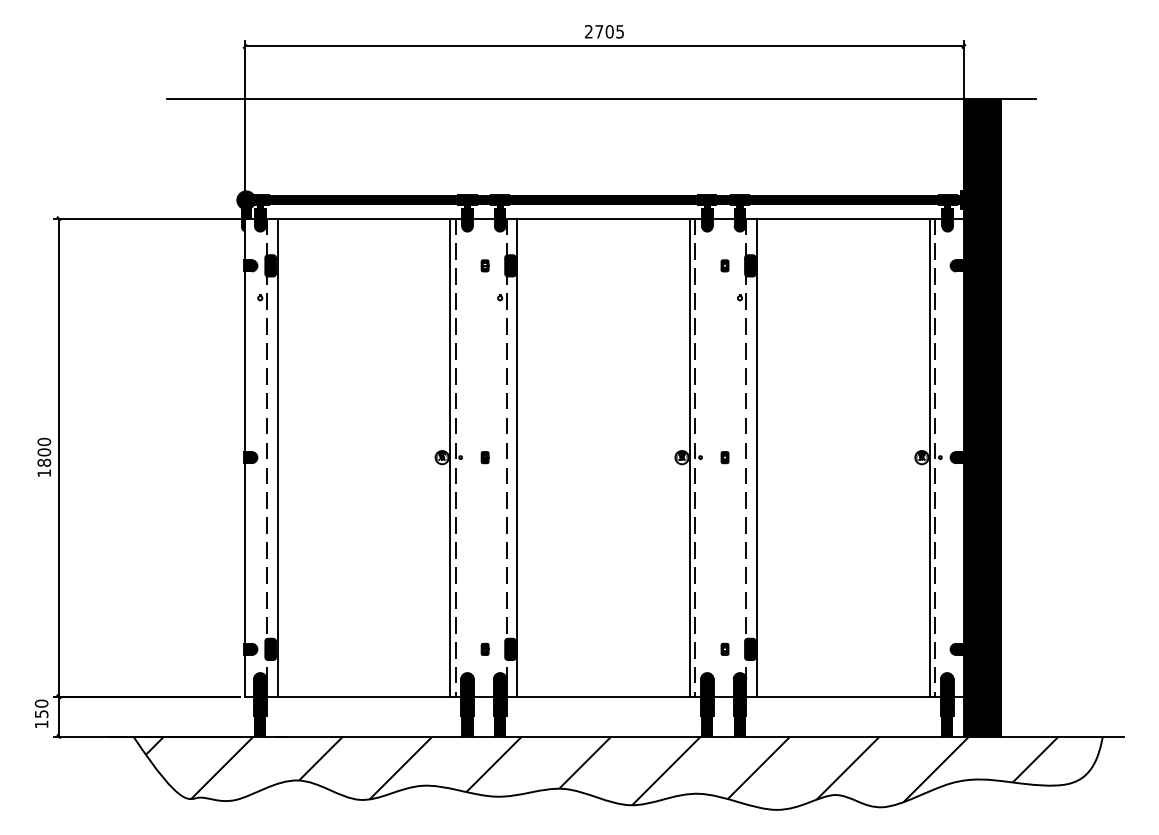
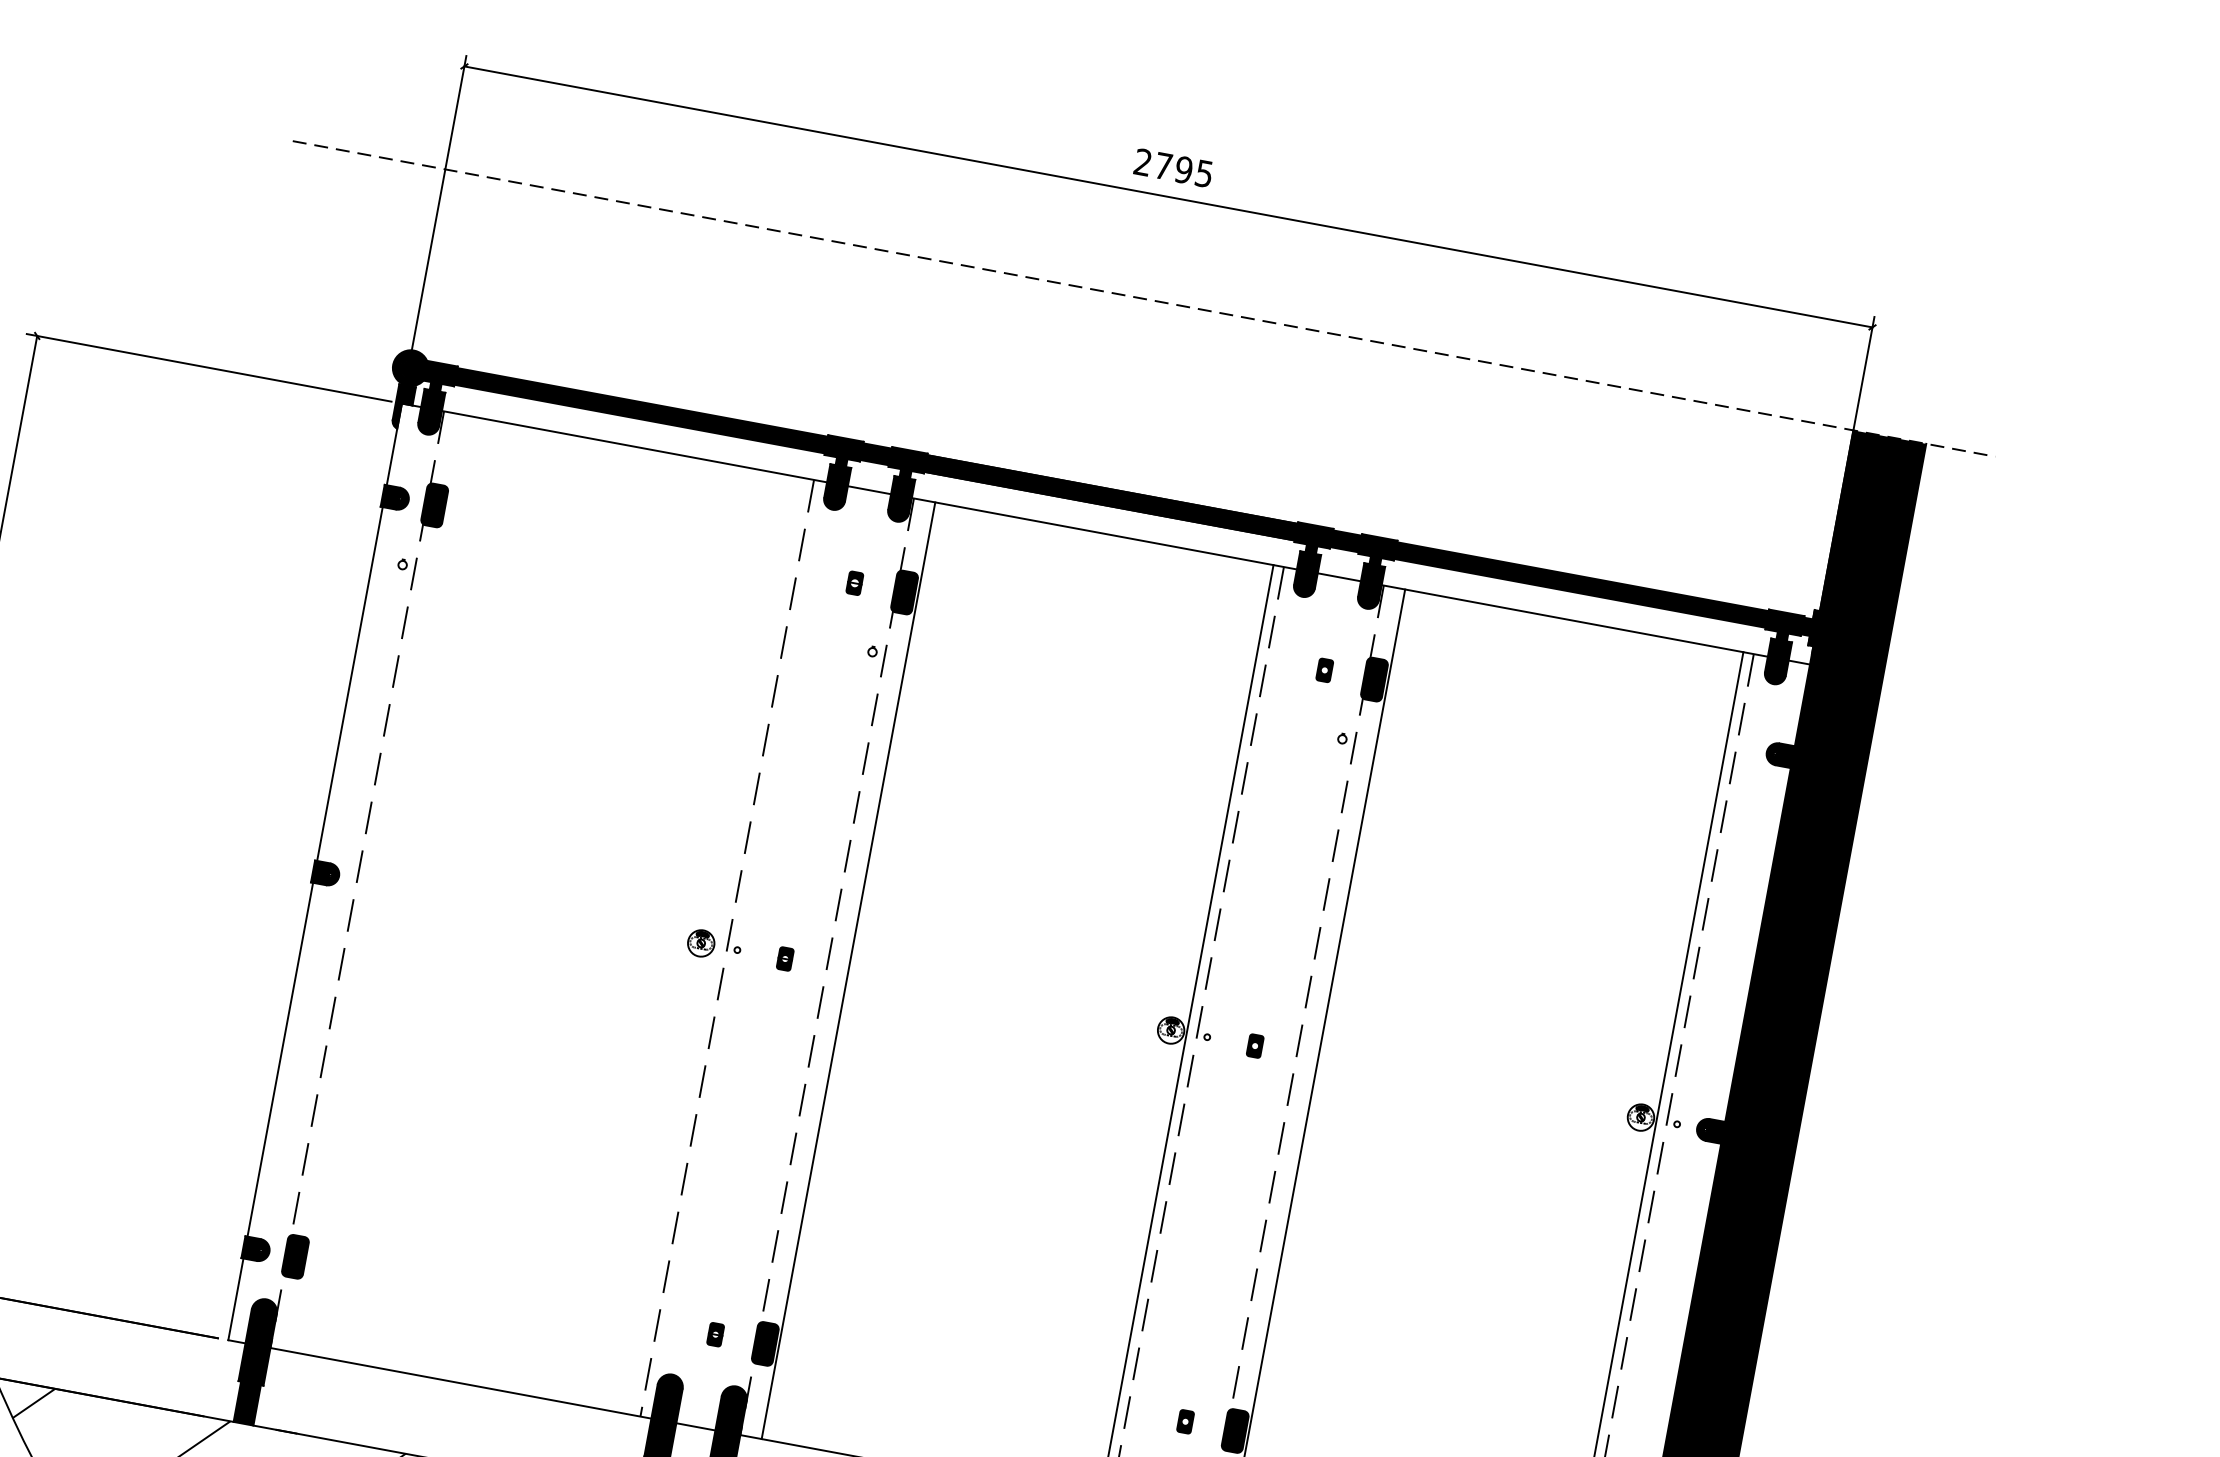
text: (609, 31) -> (1183, 169), 2705 -> 2795
line: (601, 99) -> (1143, 299), solid -> dashed
line: (277, 457) -> (378, 883), removed
line: (450, 457) -> (717, 946), removed

